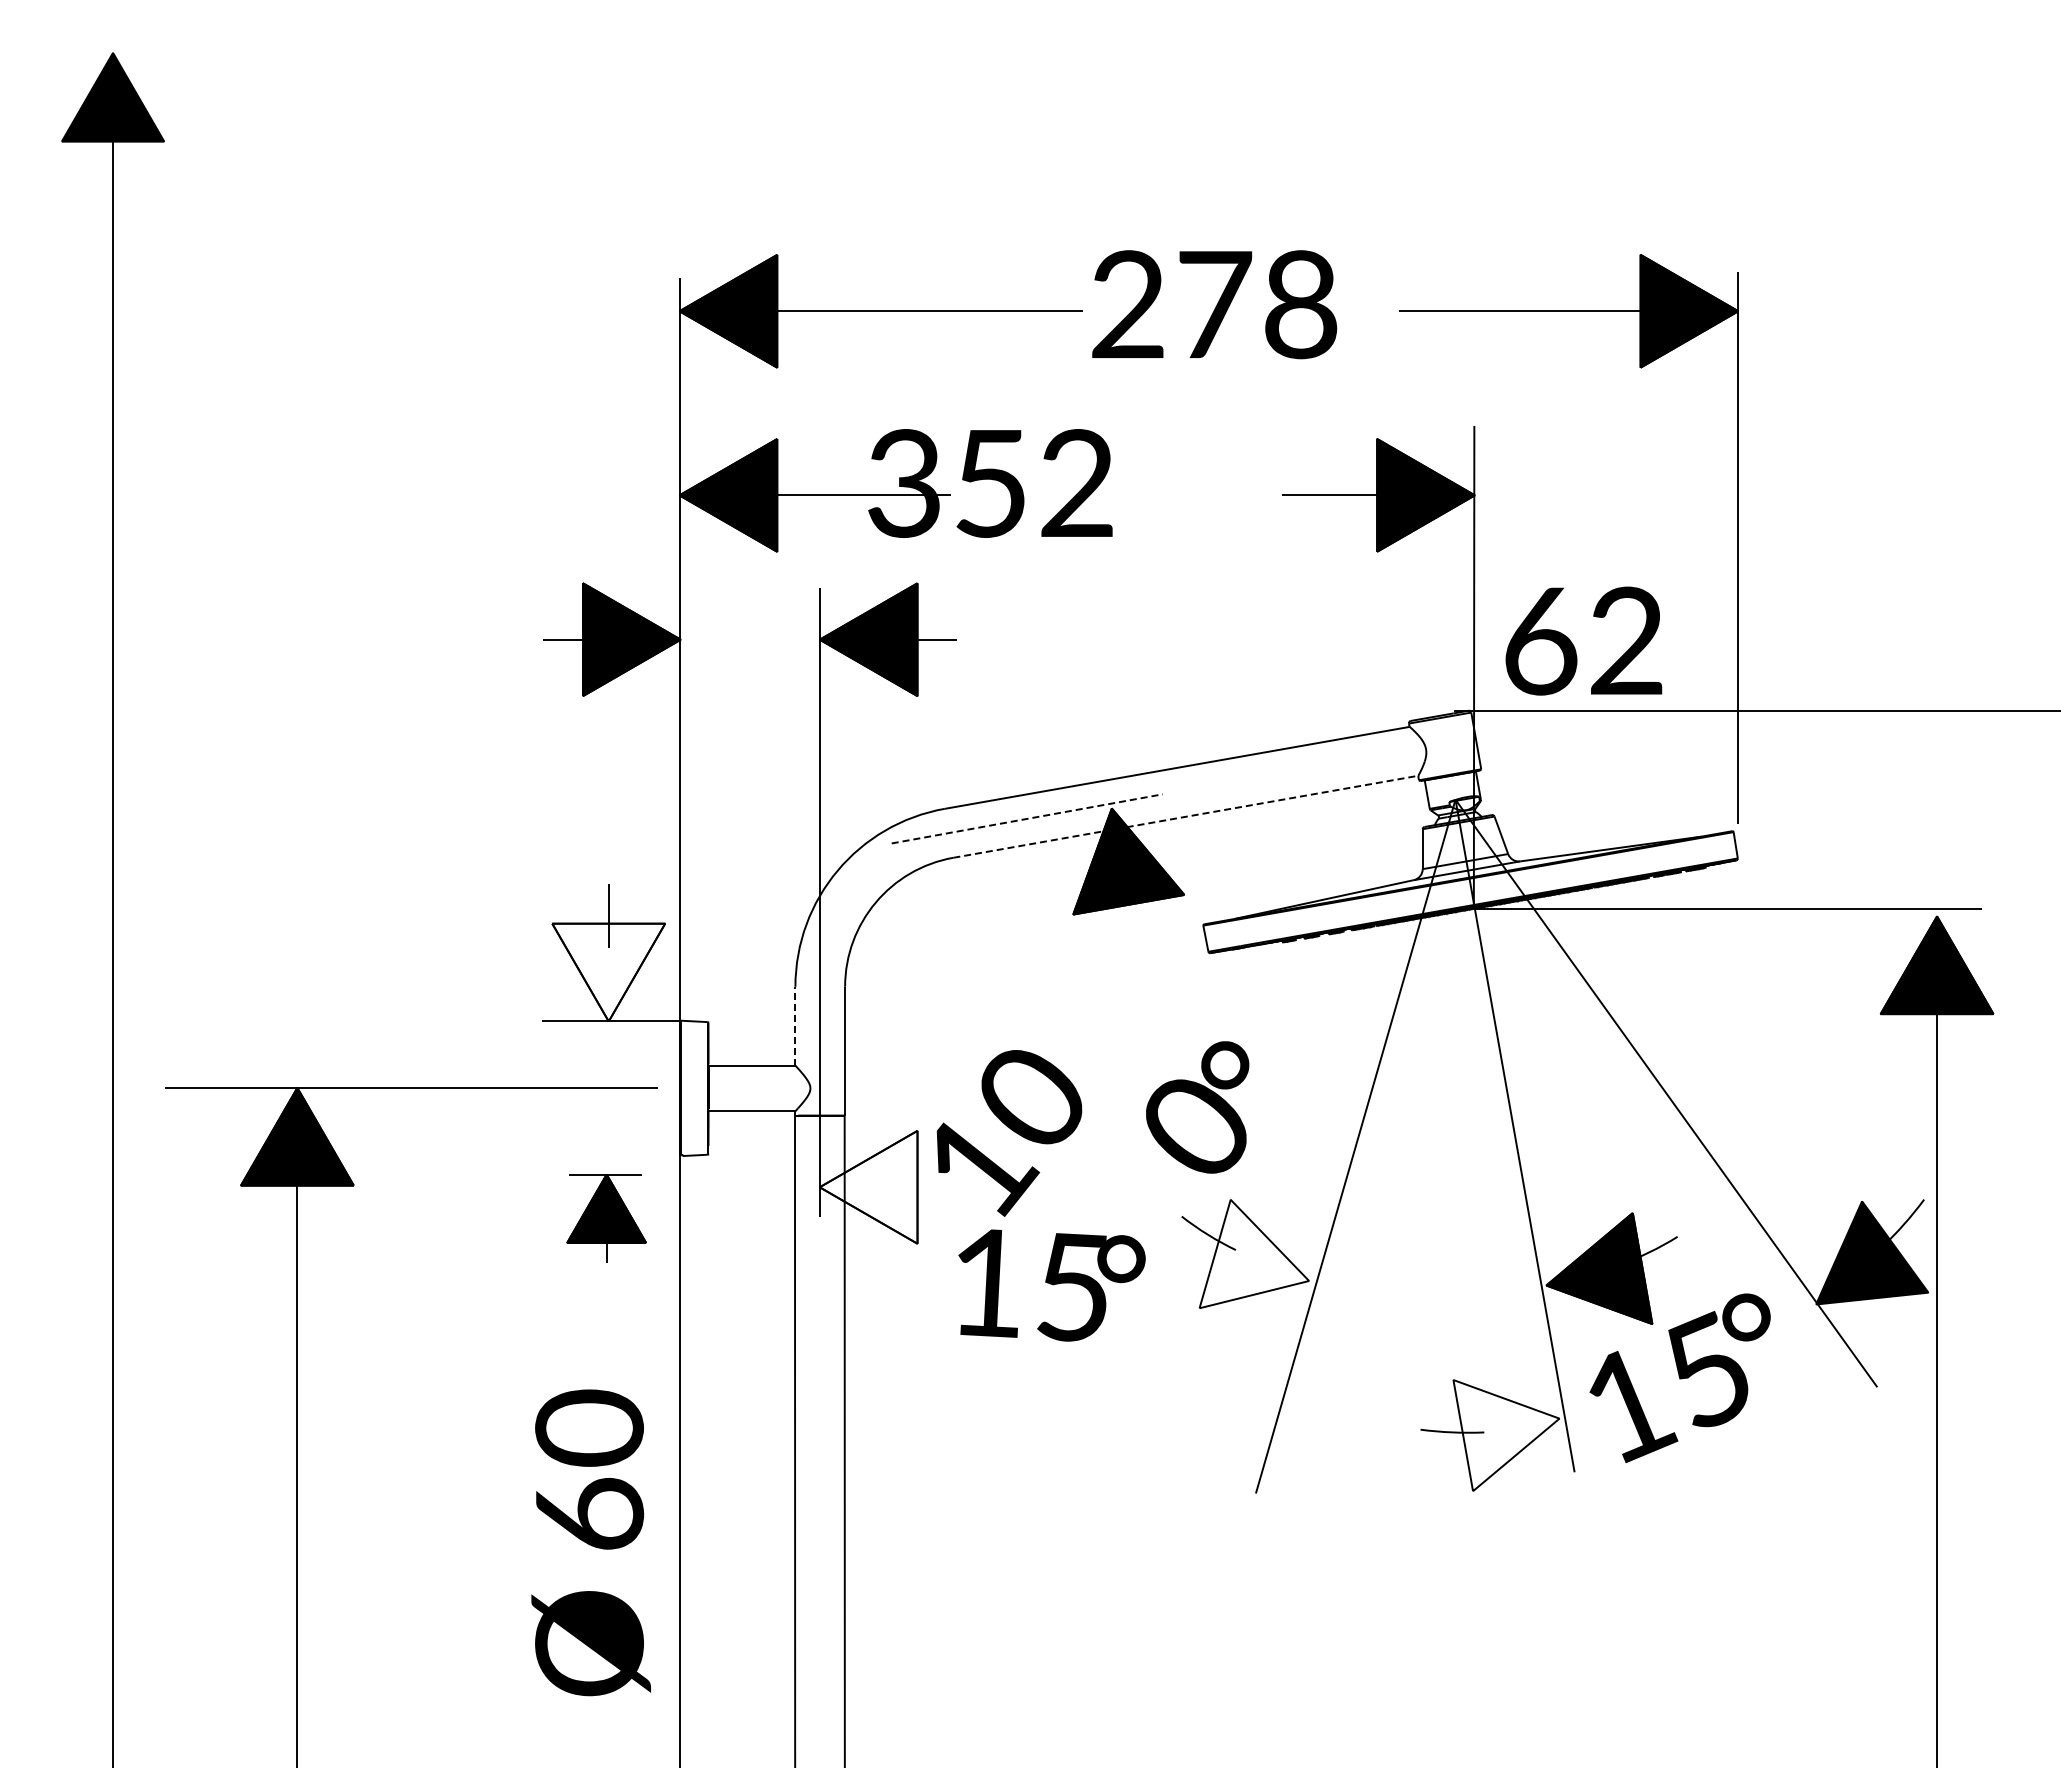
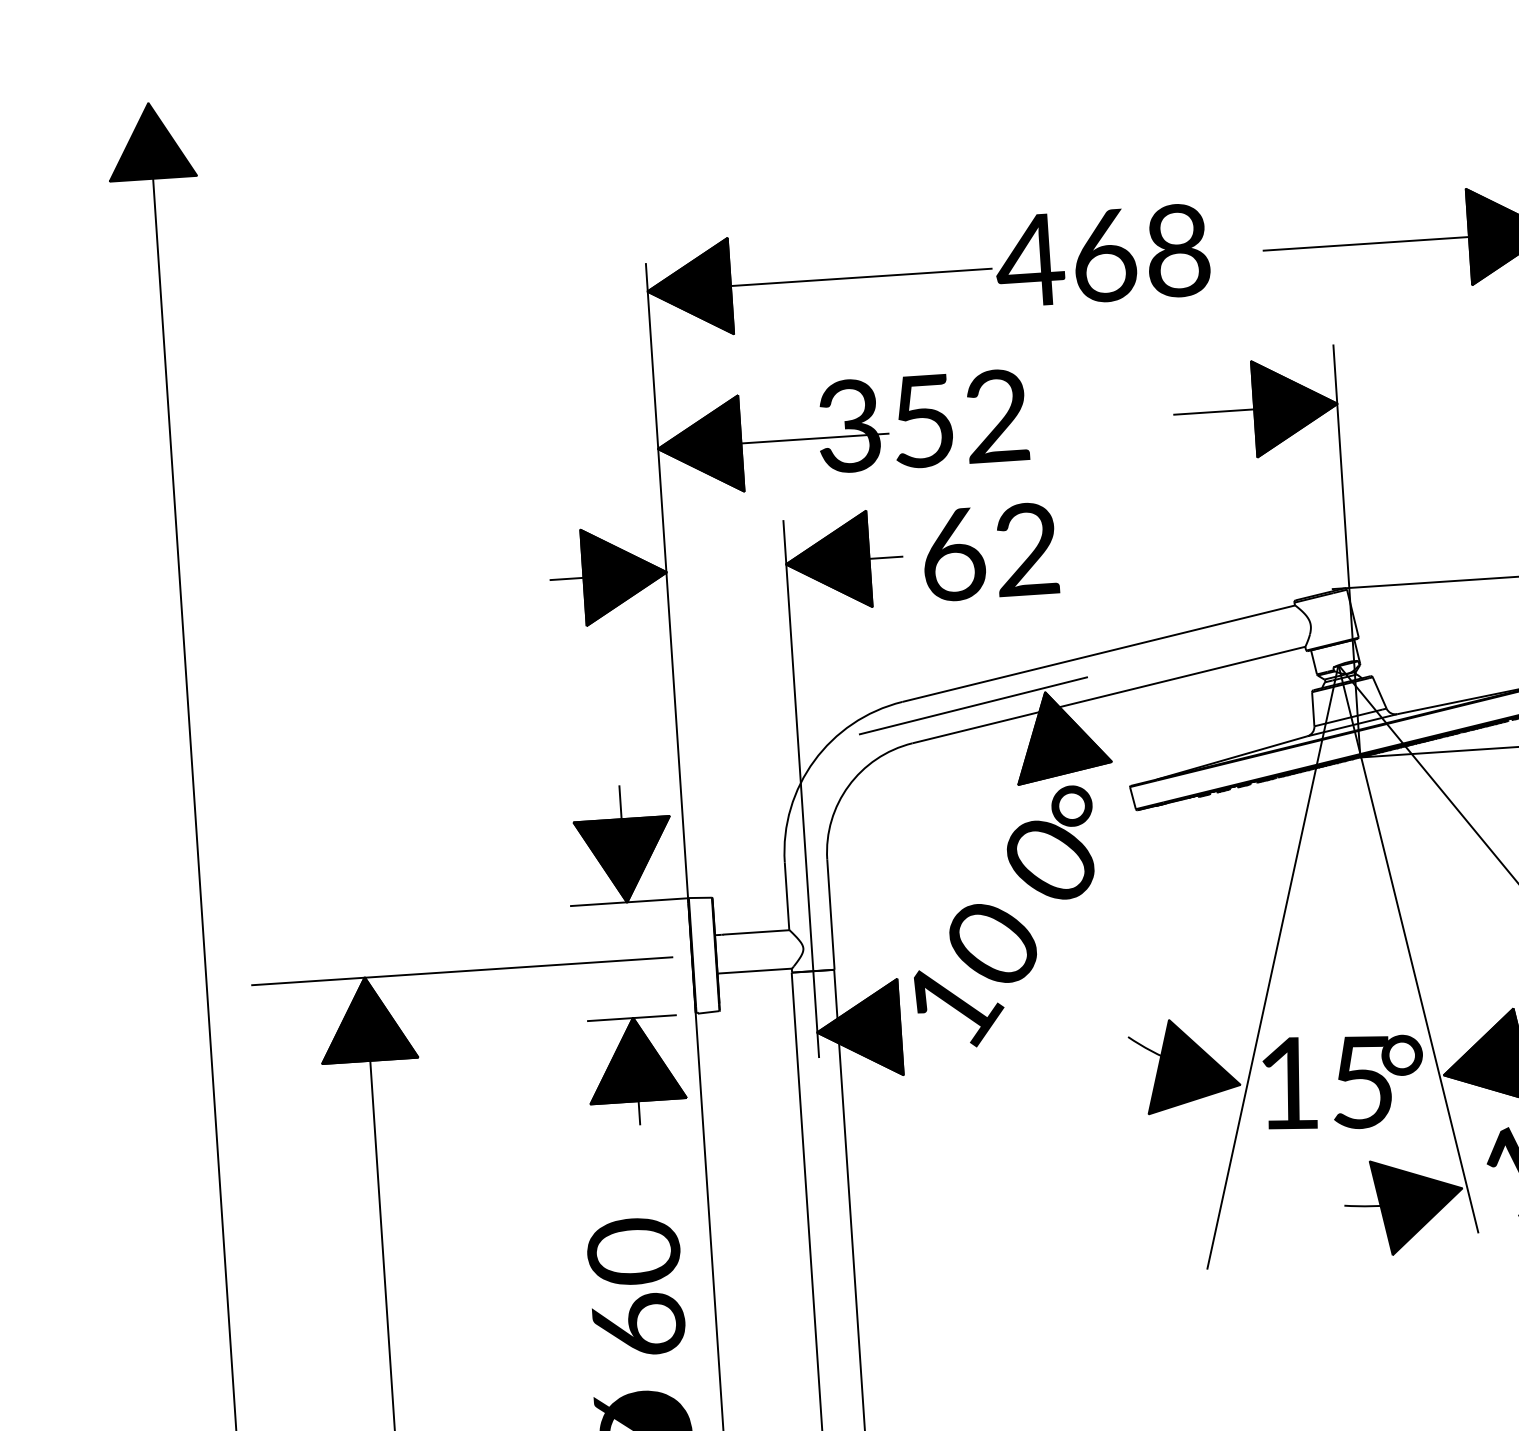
text: (1169, 304) -> (1065, 258), 278 -> 468
text: (1583, 640) -> (990, 551), moved
line: (1186, 816) -> (1109, 694), dashed -> solid
line: (1027, 818) -> (973, 705), dashed -> solid
fill: (608, 972) -> (624, 860), added
line: (795, 1025) -> (787, 895), dashed -> solid
text: (1197, 1107) -> (1050, 843), moved
fill: (868, 1186) -> (858, 1029), added
part: (606, 1218) -> (636, 1071), size x1.43
fill: (1254, 1253) -> (1192, 1064), added
text: (1051, 1285) -> (1343, 1081), moved
fill: (1506, 1435) -> (1418, 1205), added

